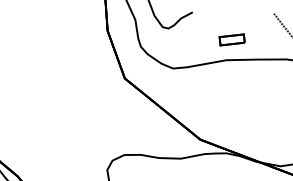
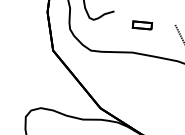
part: (231, 39) -> (141, 25), moved

